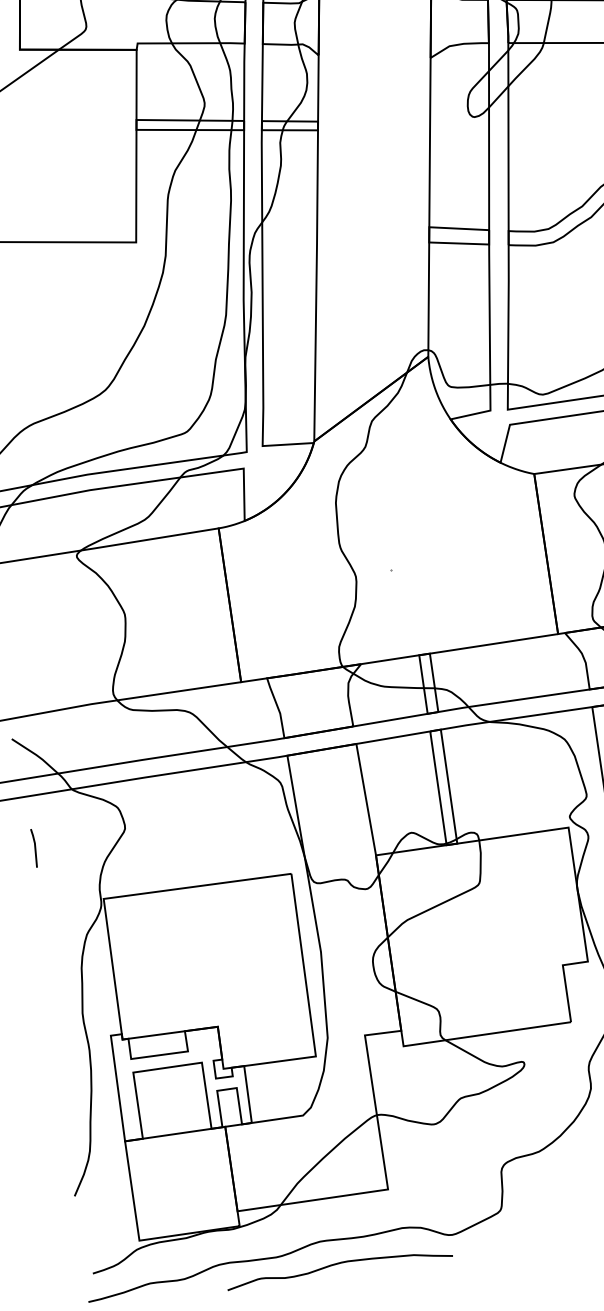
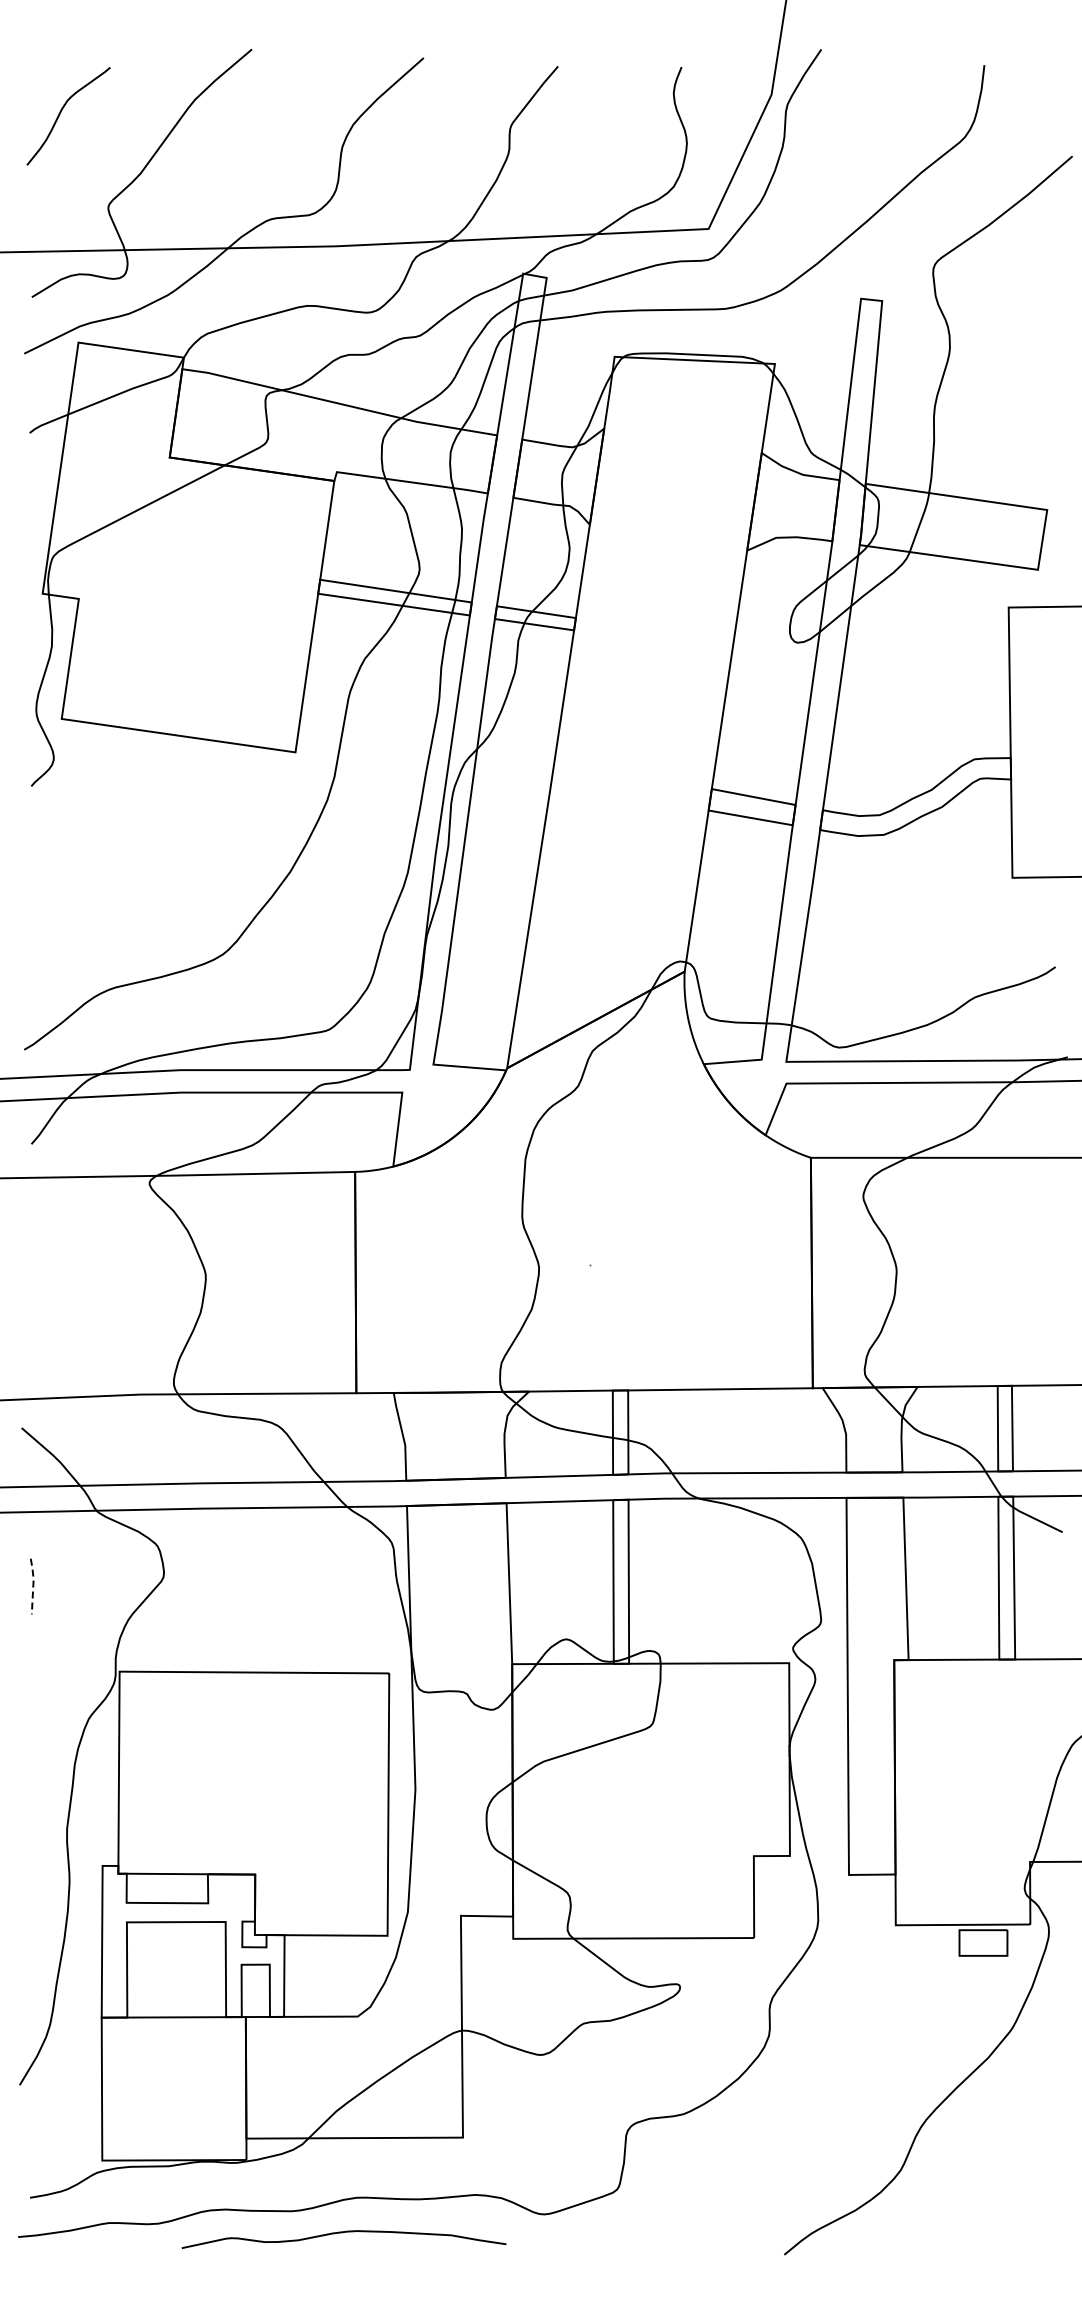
line: (35, 847) -> (33, 1585), solid -> dashed
curve: (337, 1264) -> (342, 2233), moved

